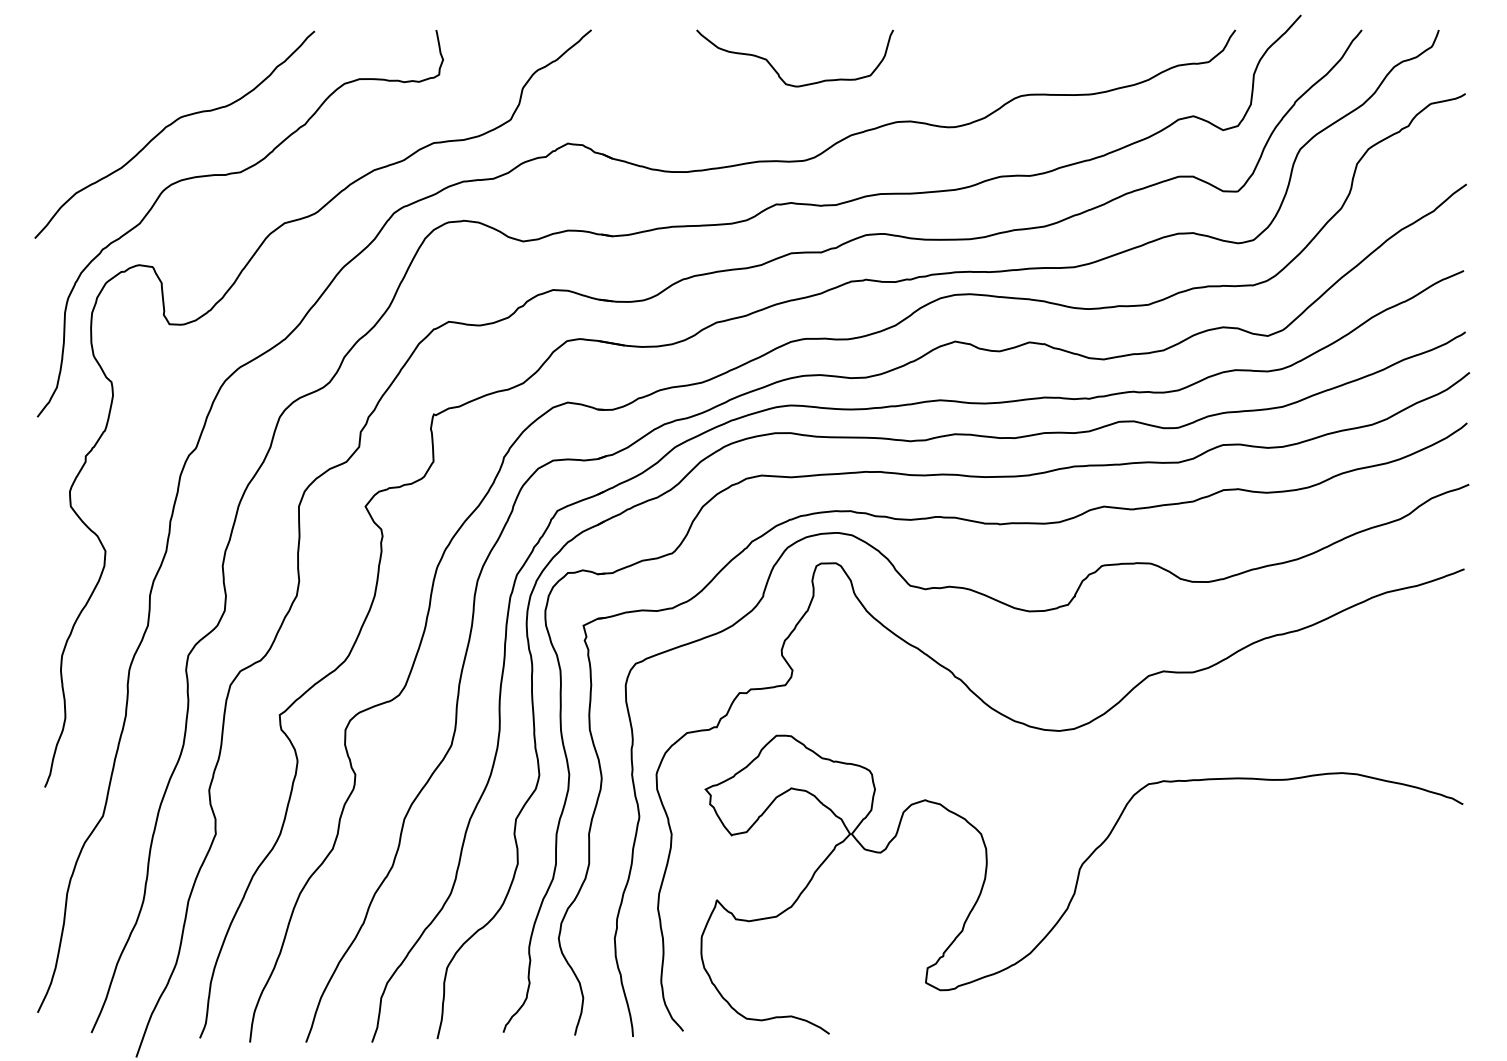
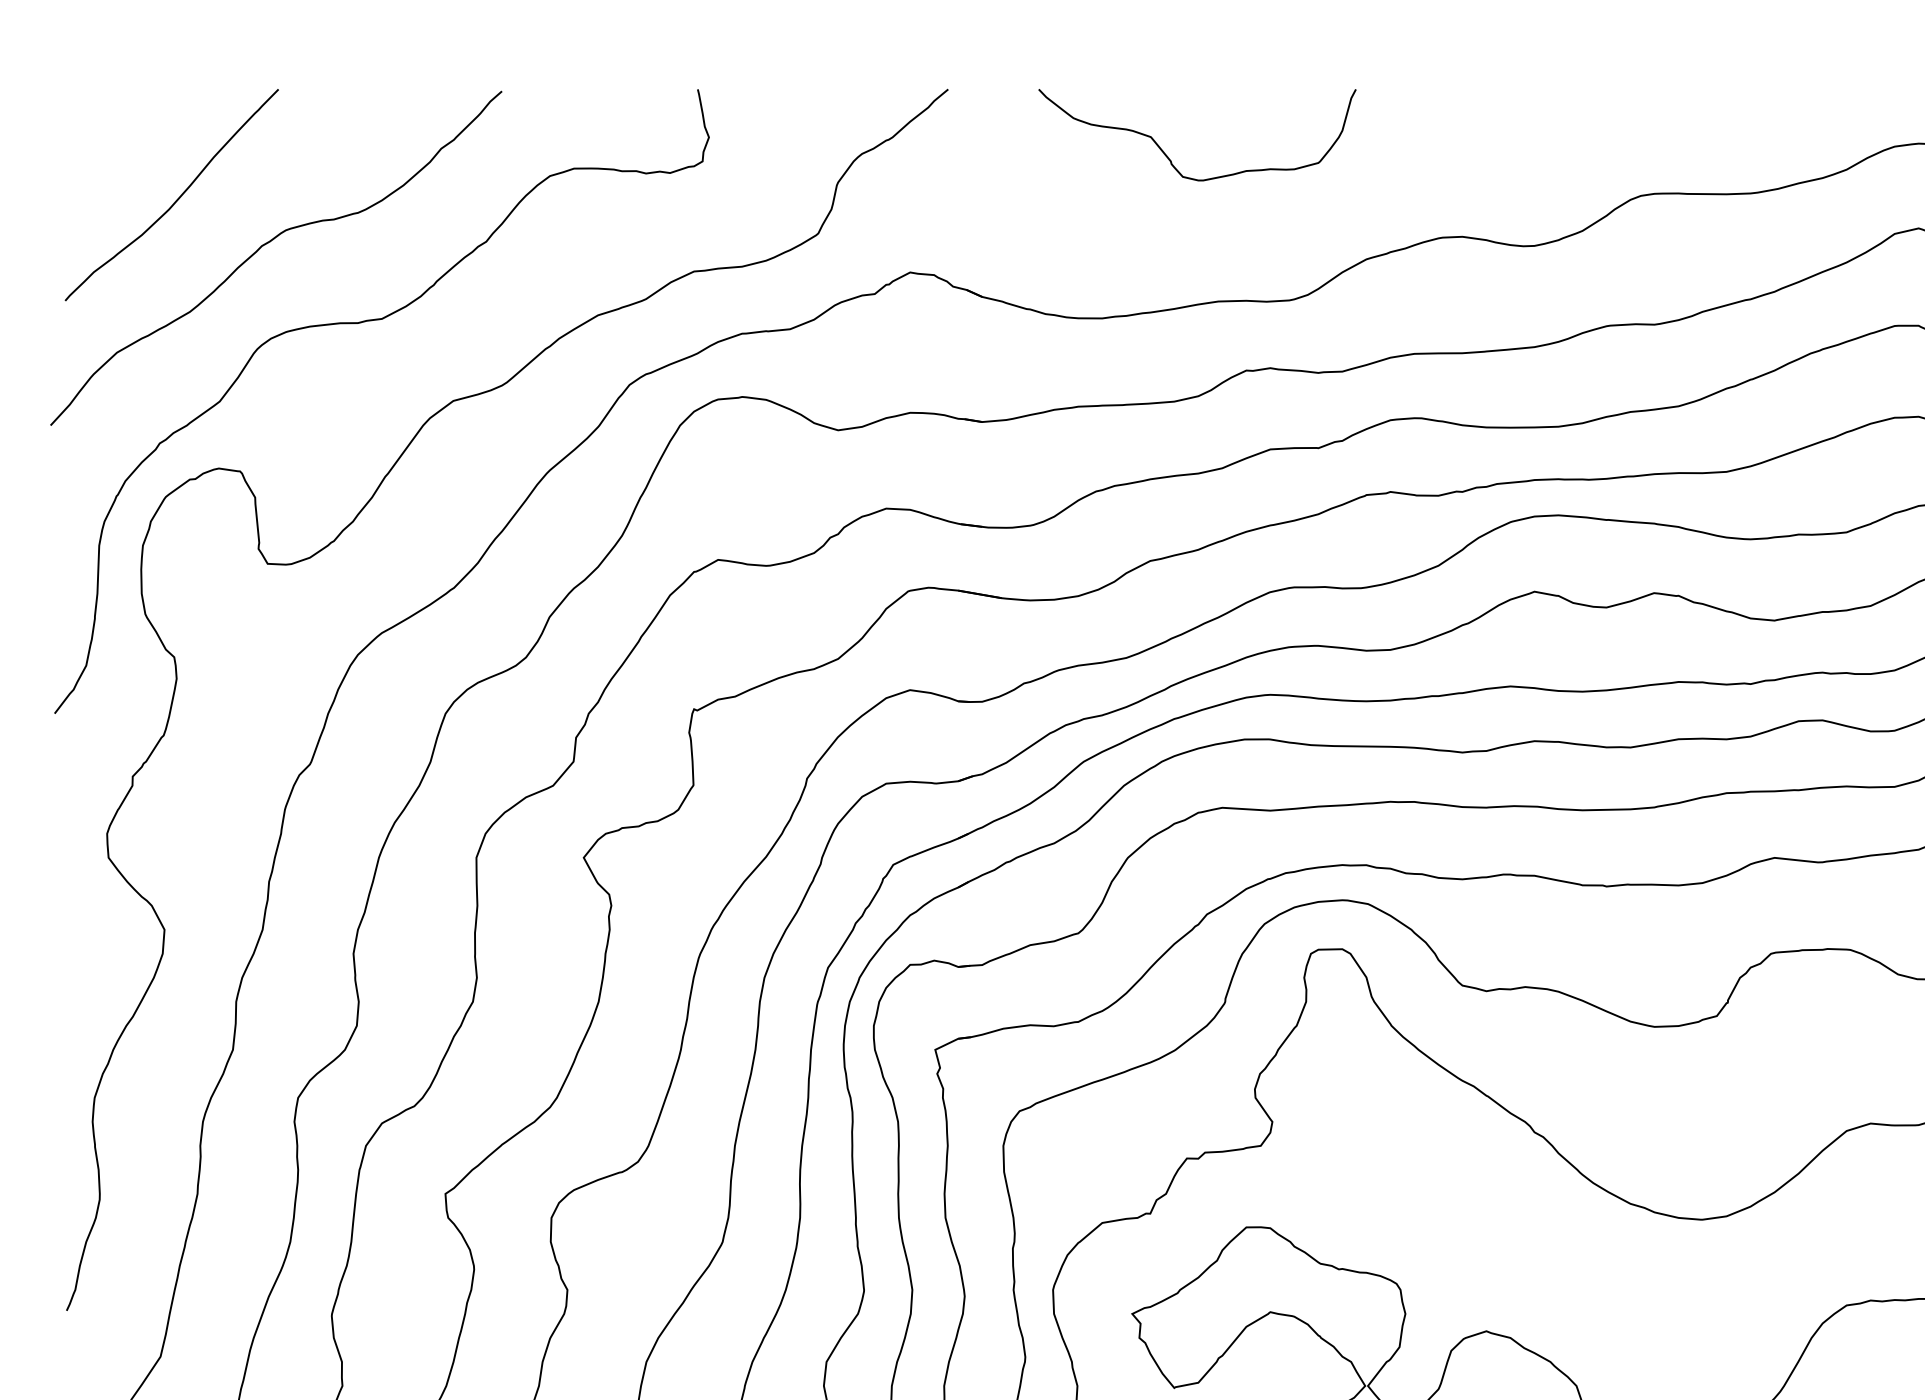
curve: (778, 72) -> (1170, 157), moved
curve: (112, 98) -> (175, 199), added

